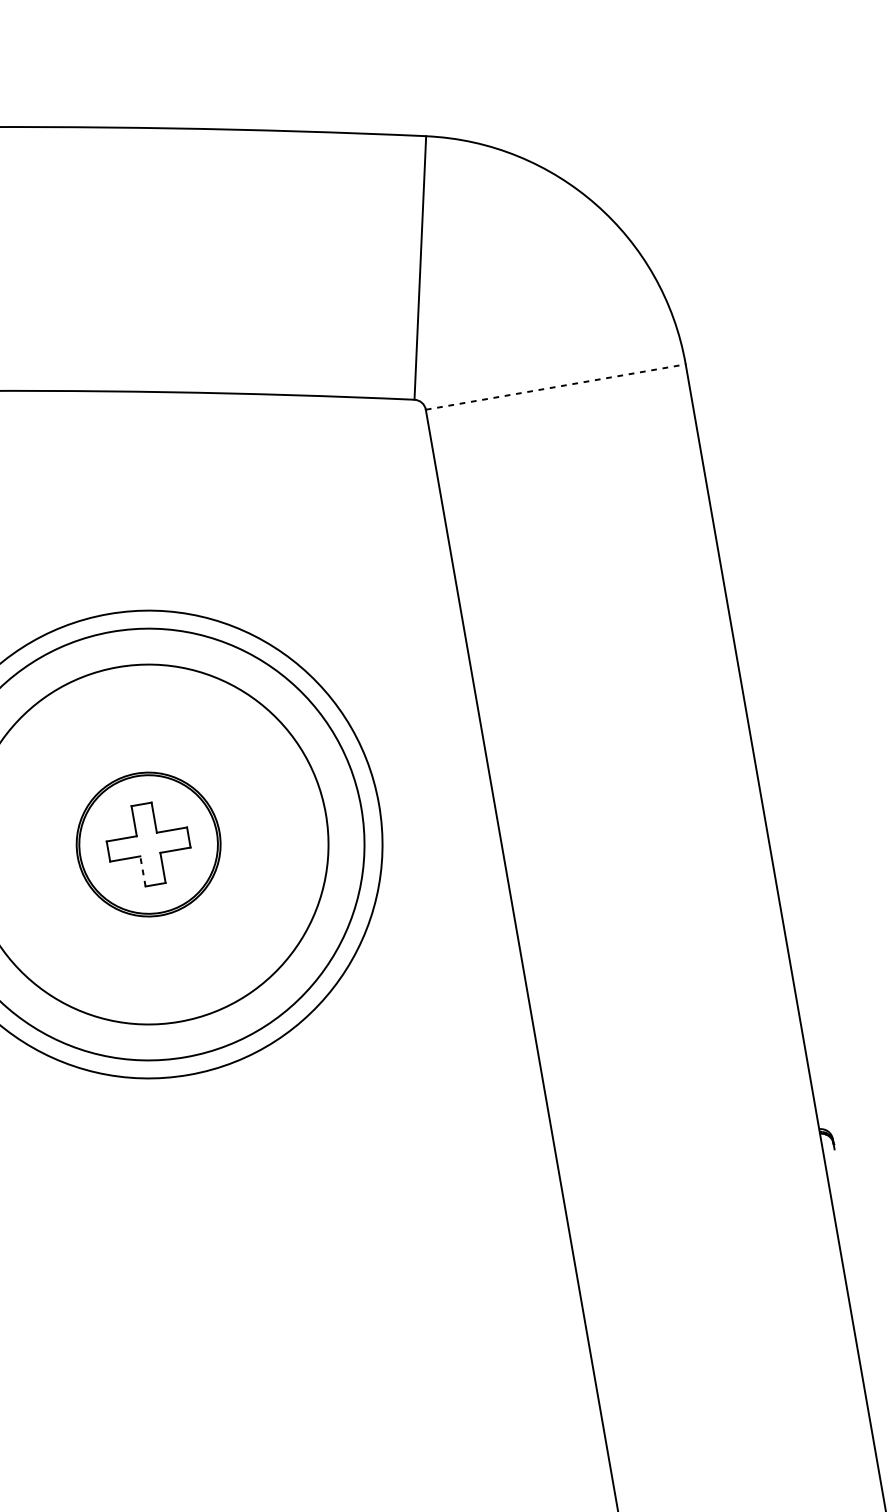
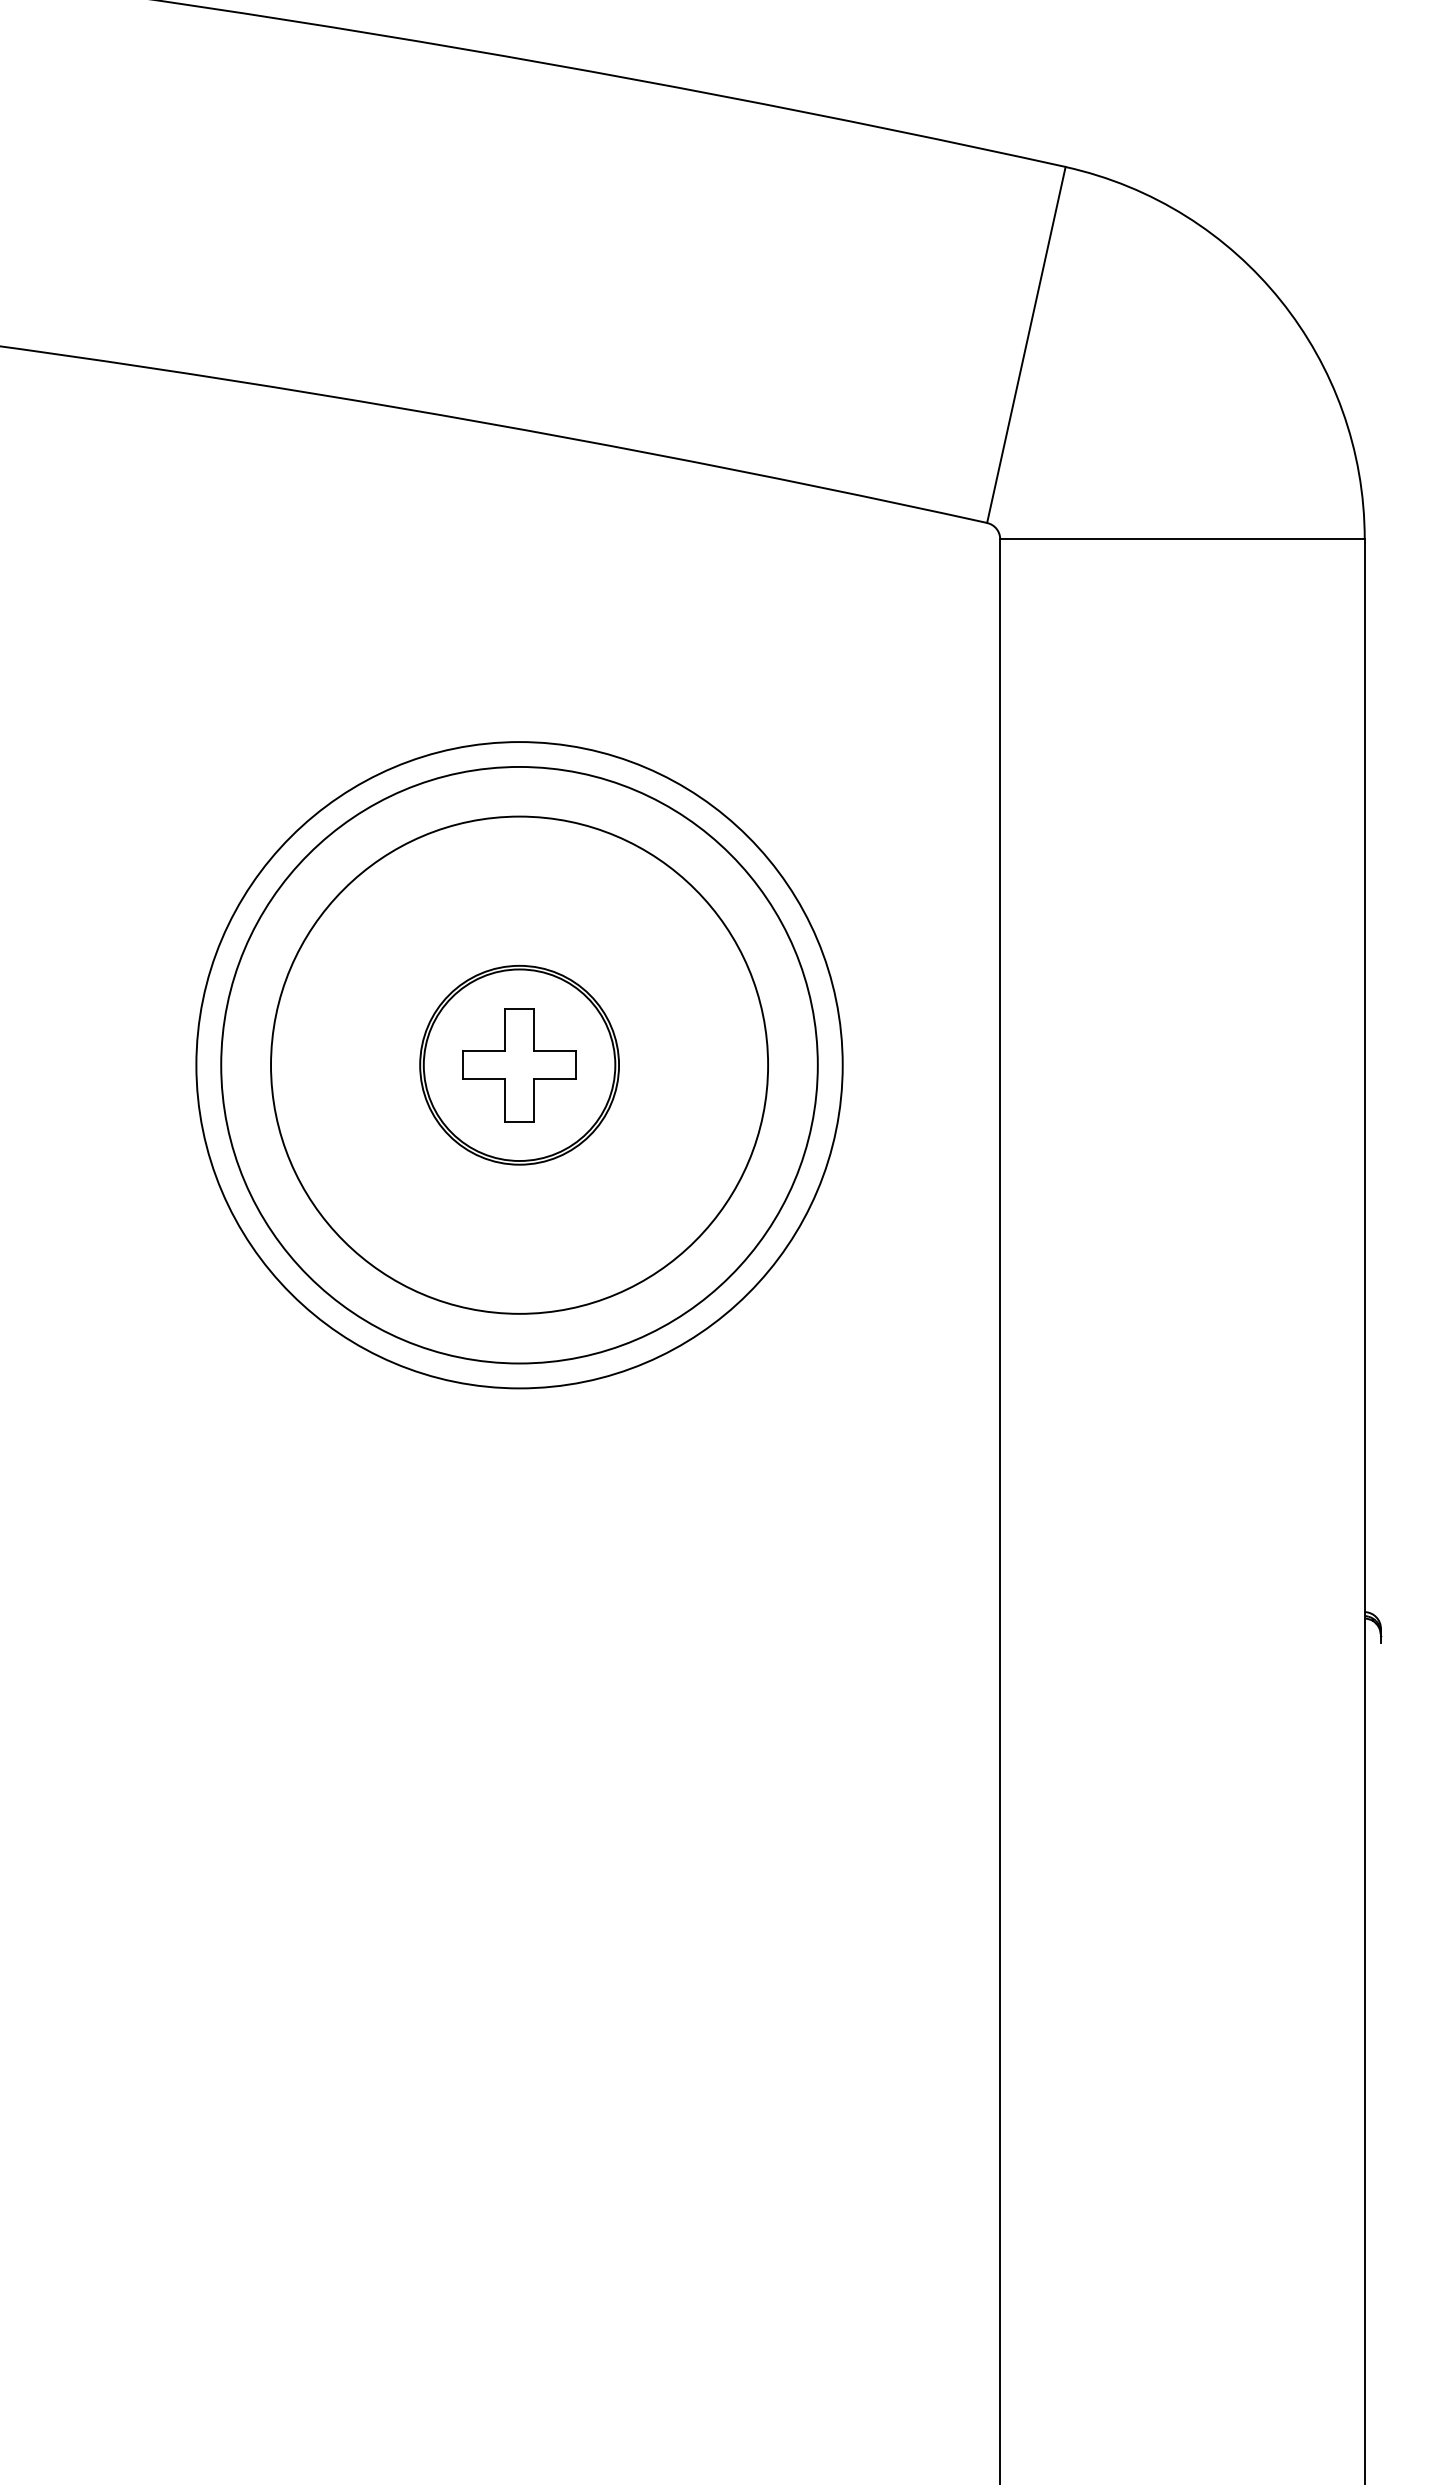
line: (555, 387) -> (1182, 539), dashed -> solid
line: (142, 871) -> (505, 1100), dashed -> solid

